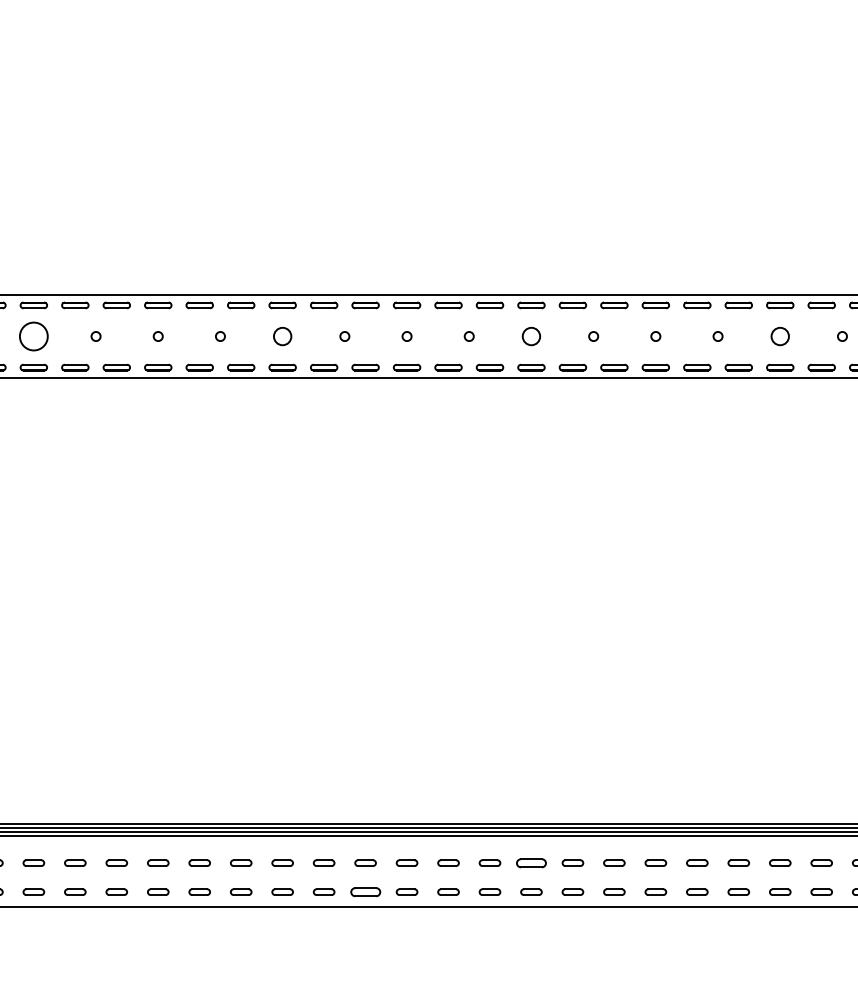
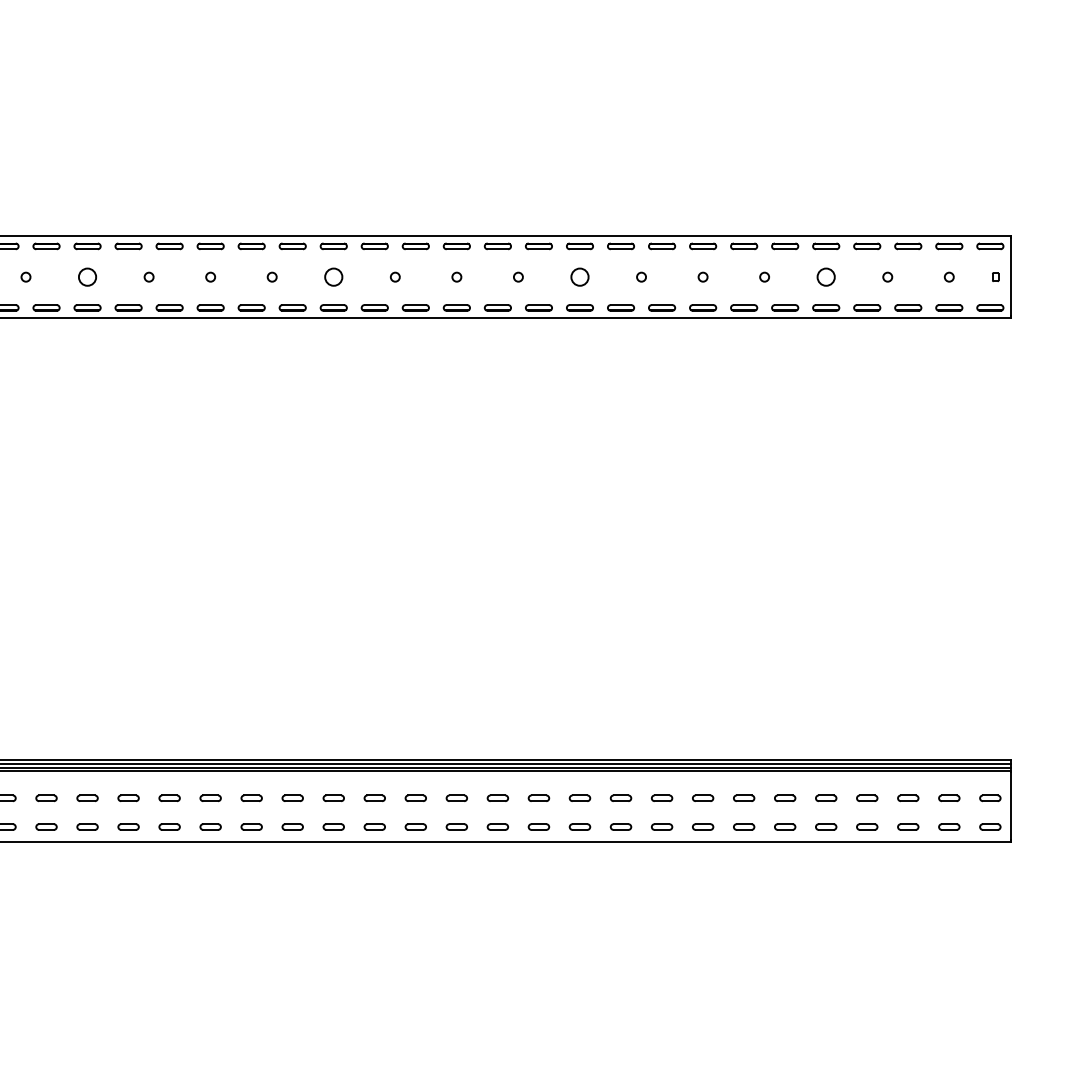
circle: (33, 335) -> (87, 276), size x0.62
part: (530, 862) -> (579, 797), size x0.71
part: (365, 891) -> (415, 826), size x0.71

